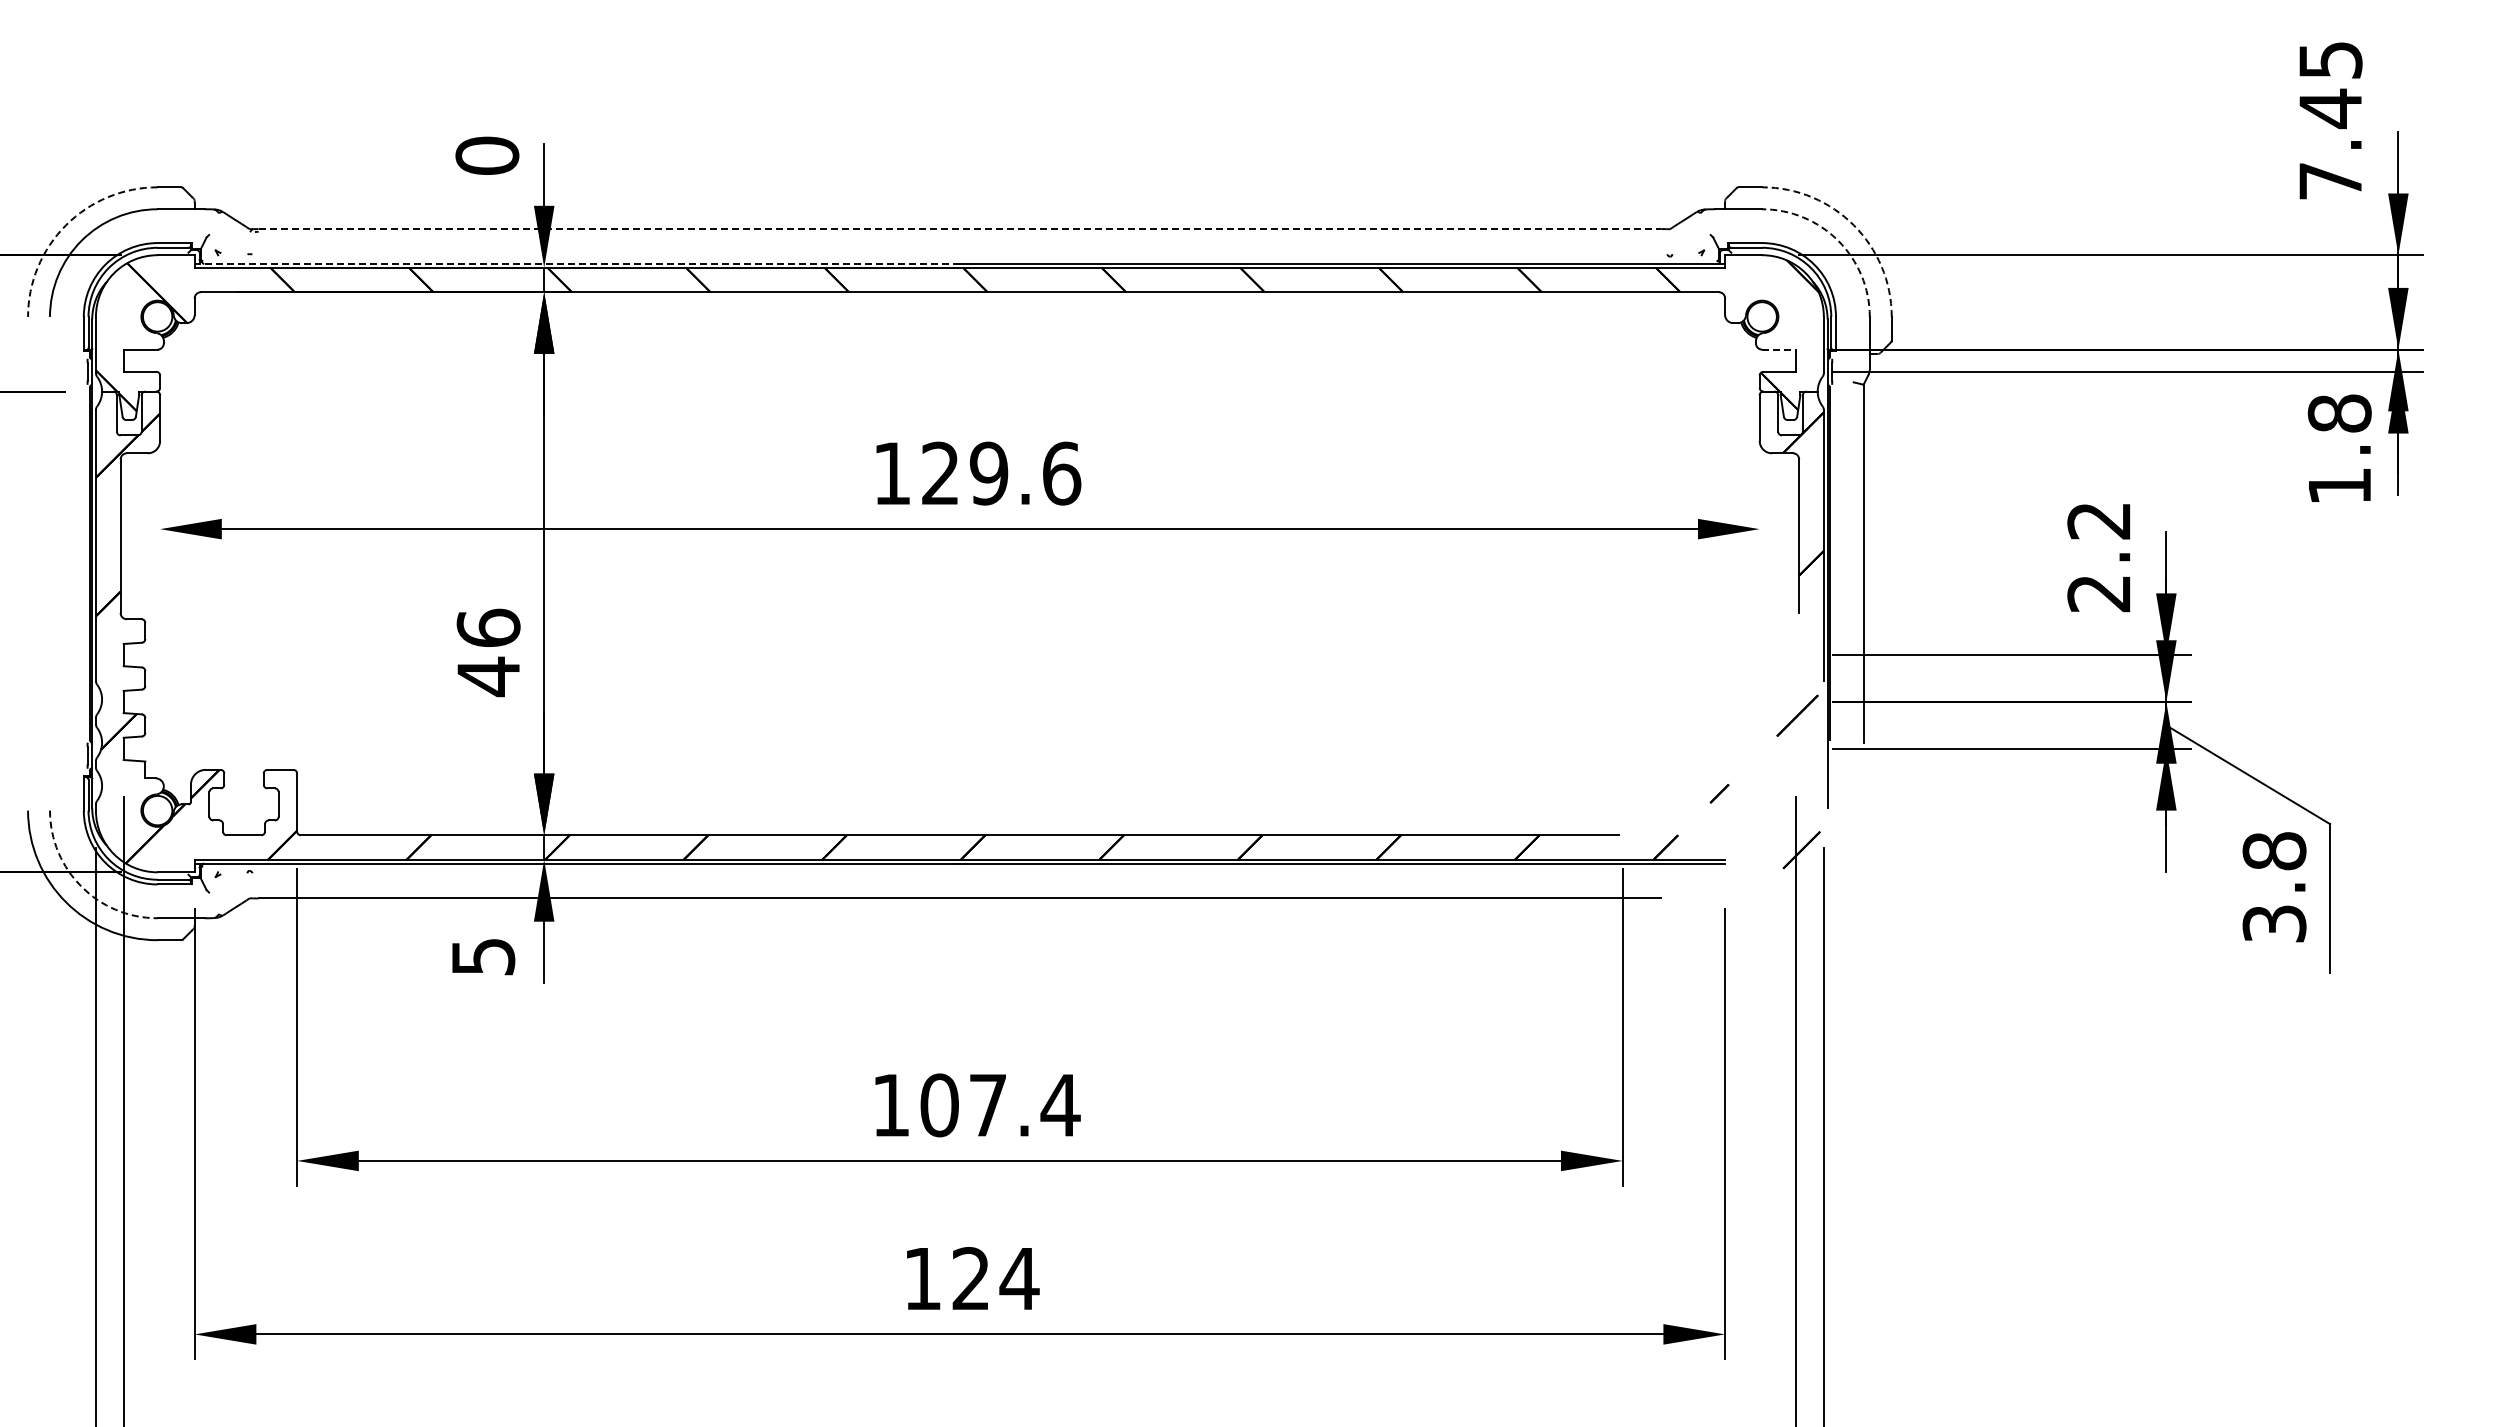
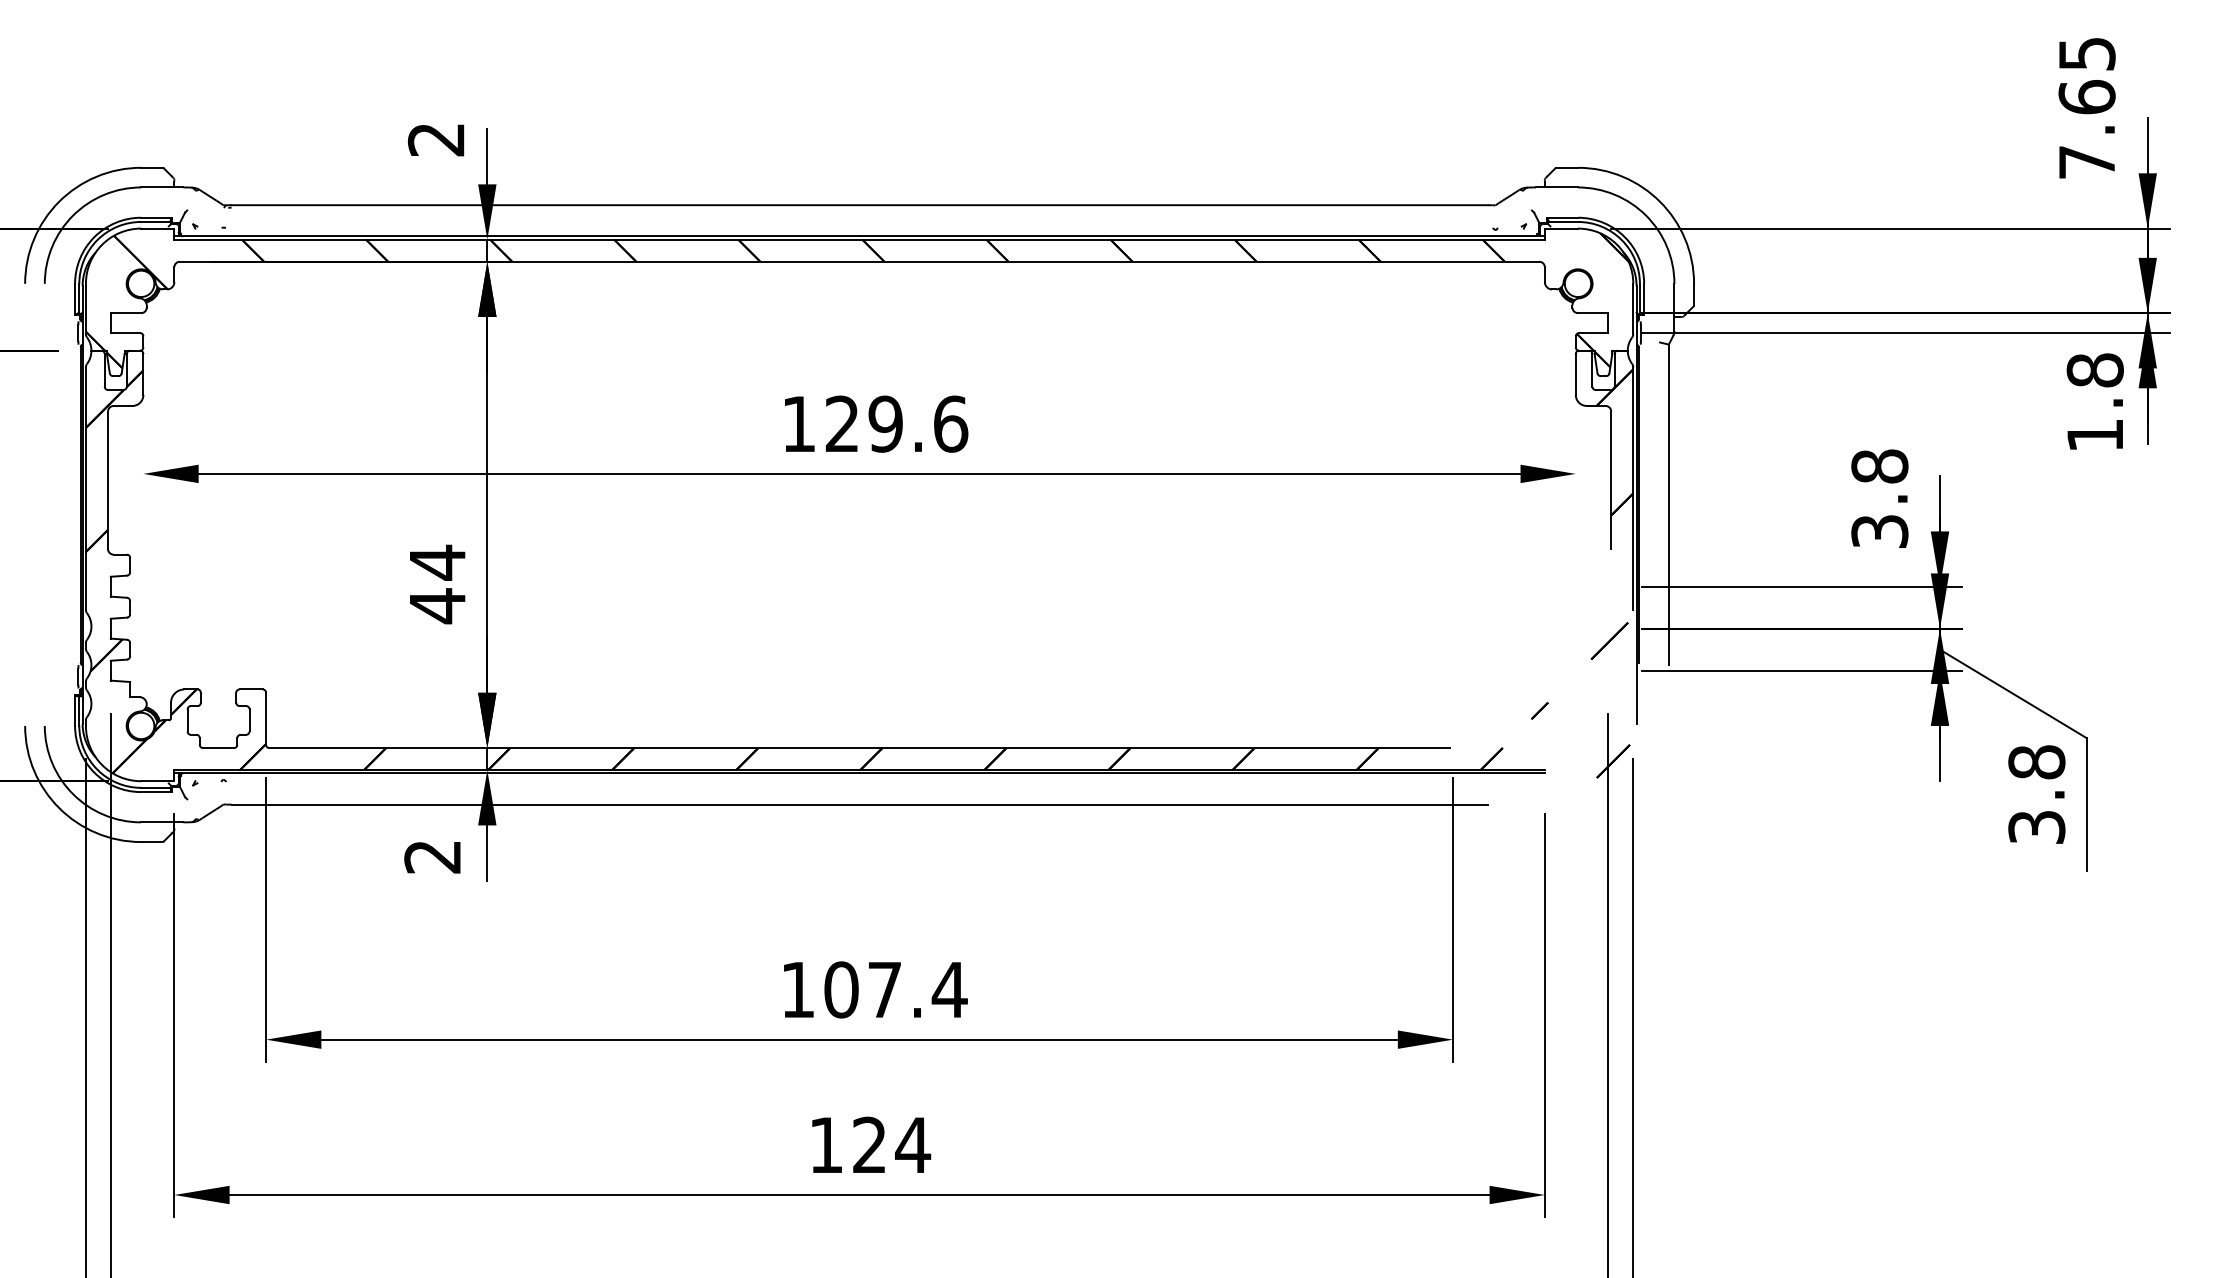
text: (2330, 108) -> (2086, 97), 7.45 -> 7.65
text: (487, 155) -> (436, 139), 0 -> 2
arc: (66, 225) -> (59, 201), dashed -> solid
arc: (1853, 225) -> (1659, 201), dashed -> solid
line: (960, 229) -> (860, 205), dashed -> solid
arc: (1838, 240) -> (1646, 215), dashed -> solid
line: (577, 263) -> (517, 236), dashed -> solid
line: (1779, 349) -> (1593, 313), dashed -> solid
text: (2099, 556) -> (1880, 498), 2.2 -> 3.8
text: (488, 628) -> (437, 562), 46 -> 44
arc: (81, 886) -> (73, 793), dashed -> solid
text: (483, 957) -> (432, 857), 5 -> 2

